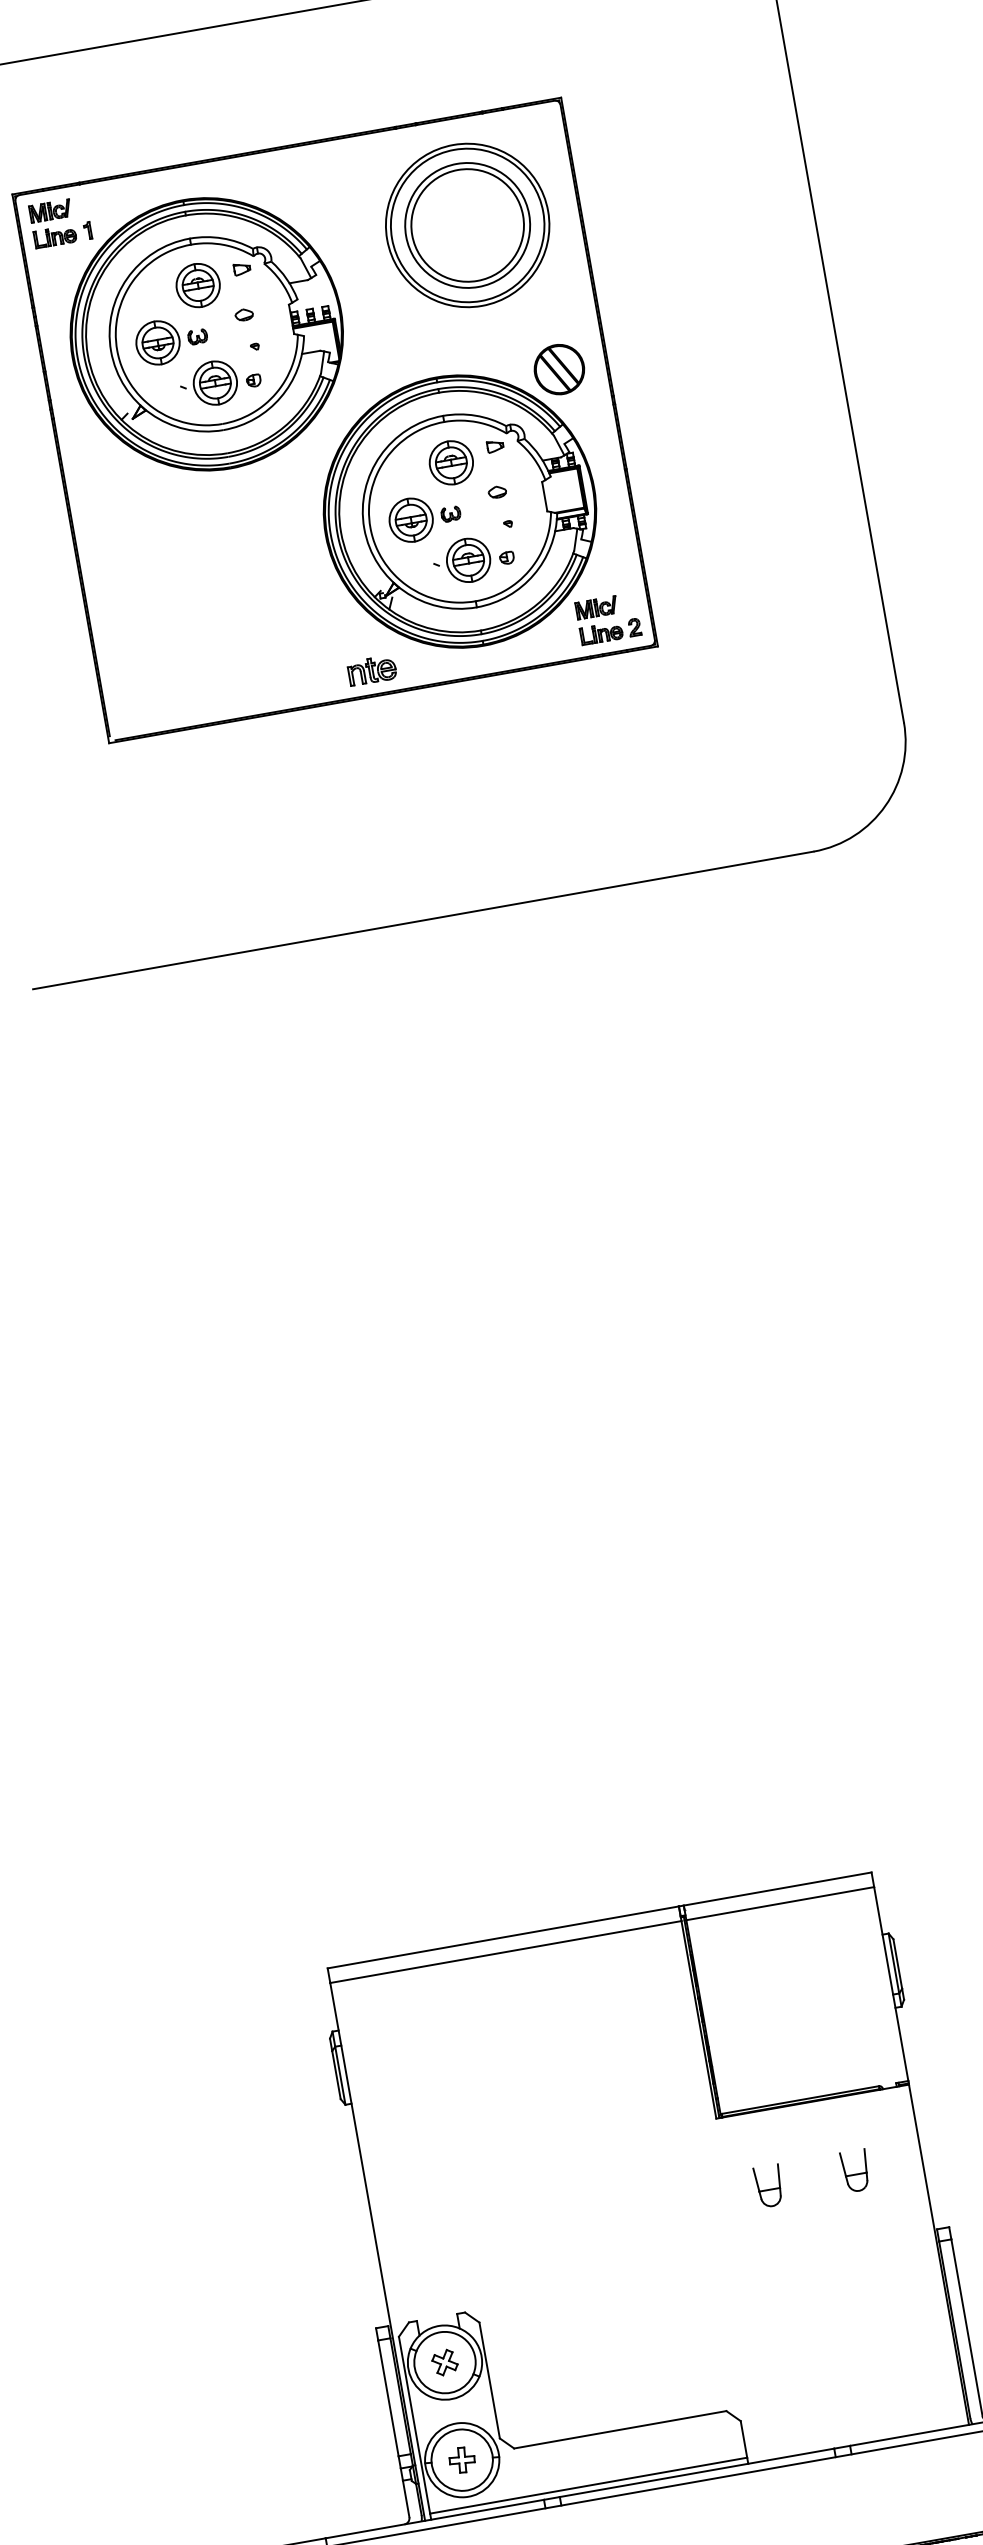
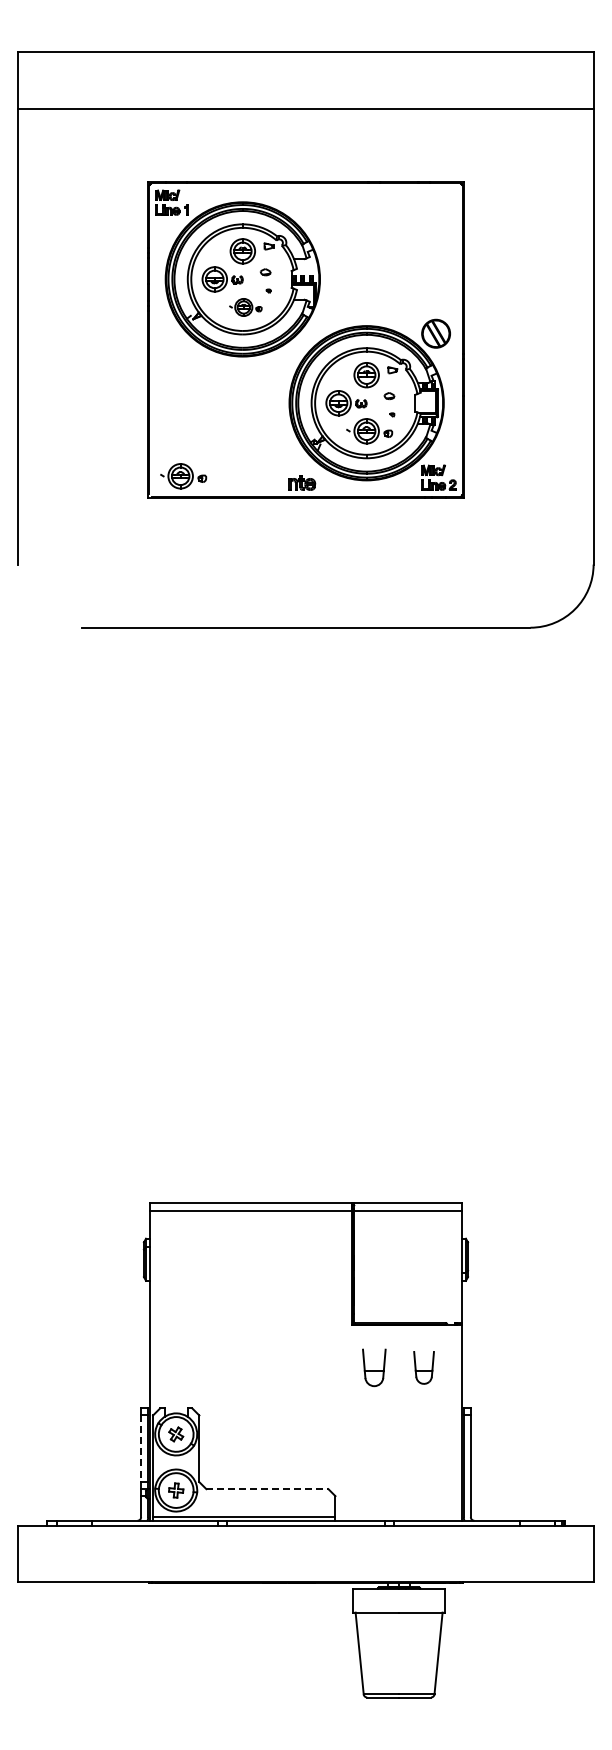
part: (466, 225) -> (398, 244), removed
part: (220, 382) -> (245, 307), size x0.7
part: (164, 695) -> (183, 476), added
part: (856, 2170) -> (424, 1367), size x1.4
part: (769, 2185) -> (374, 1367), size x1.6
line: (389, 2399) -> (141, 1449), solid -> dashed
line: (620, 2430) -> (267, 1489), solid -> dashed

